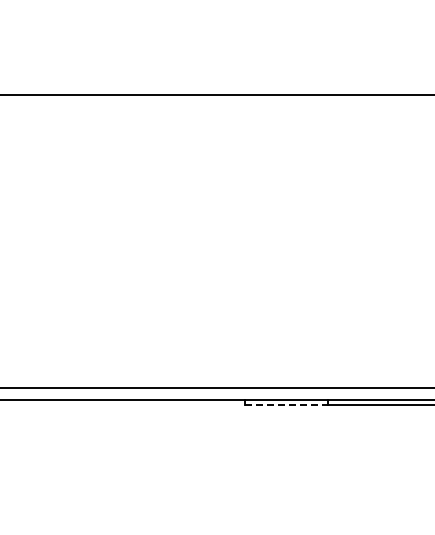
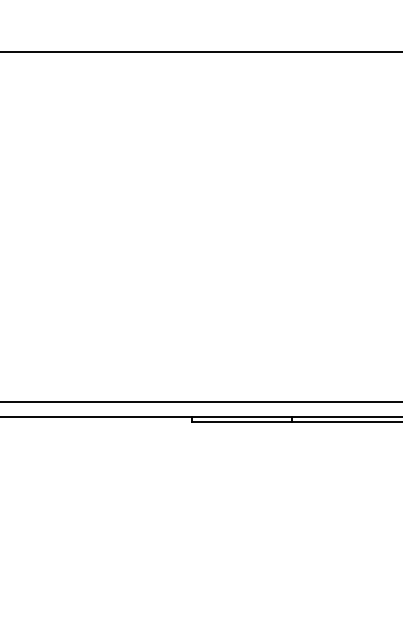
line: (286, 404) -> (242, 422), dashed -> solid

